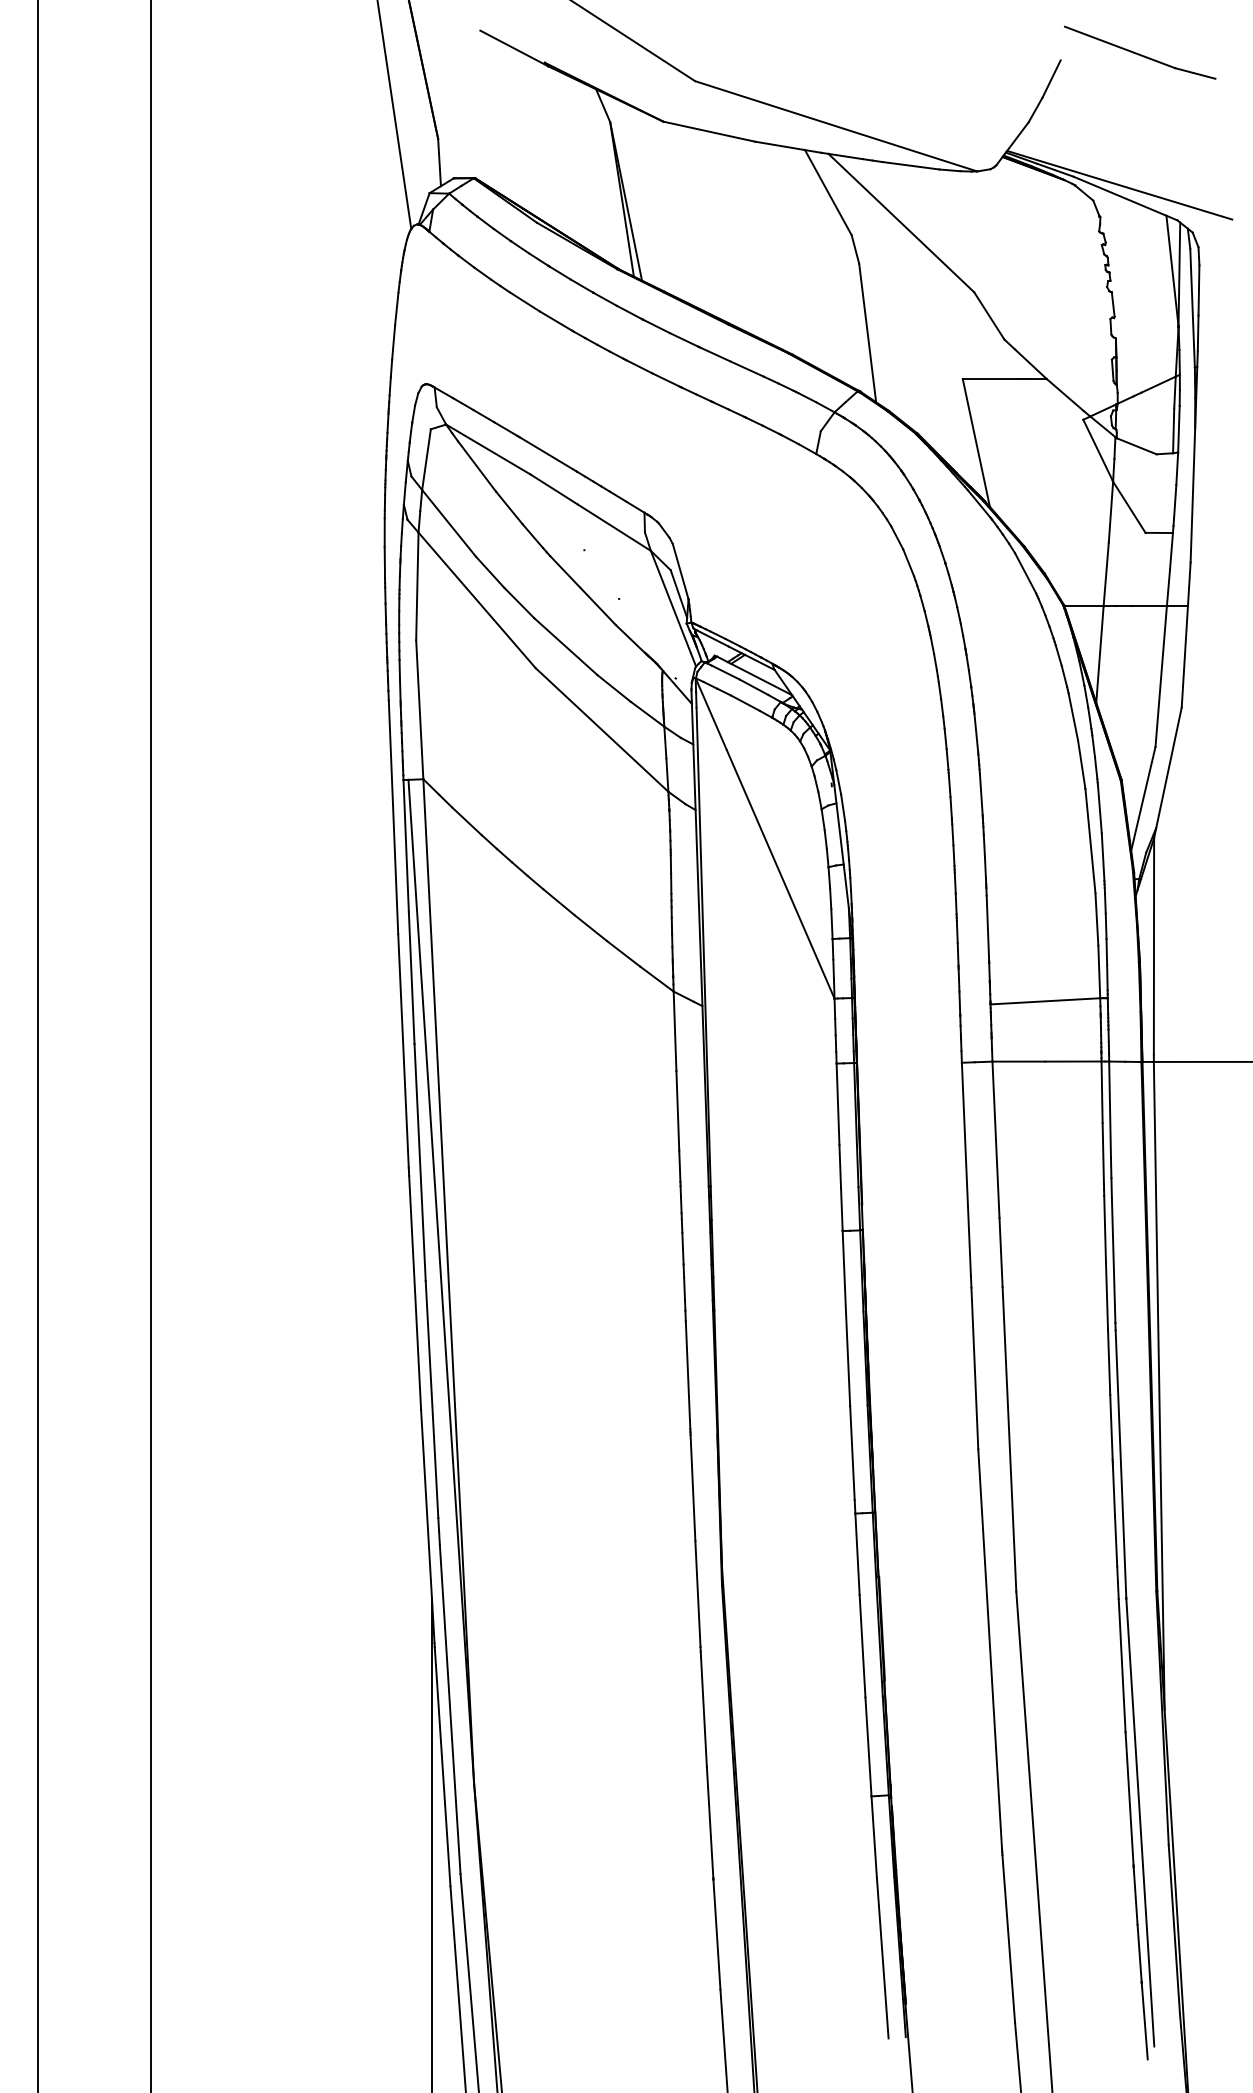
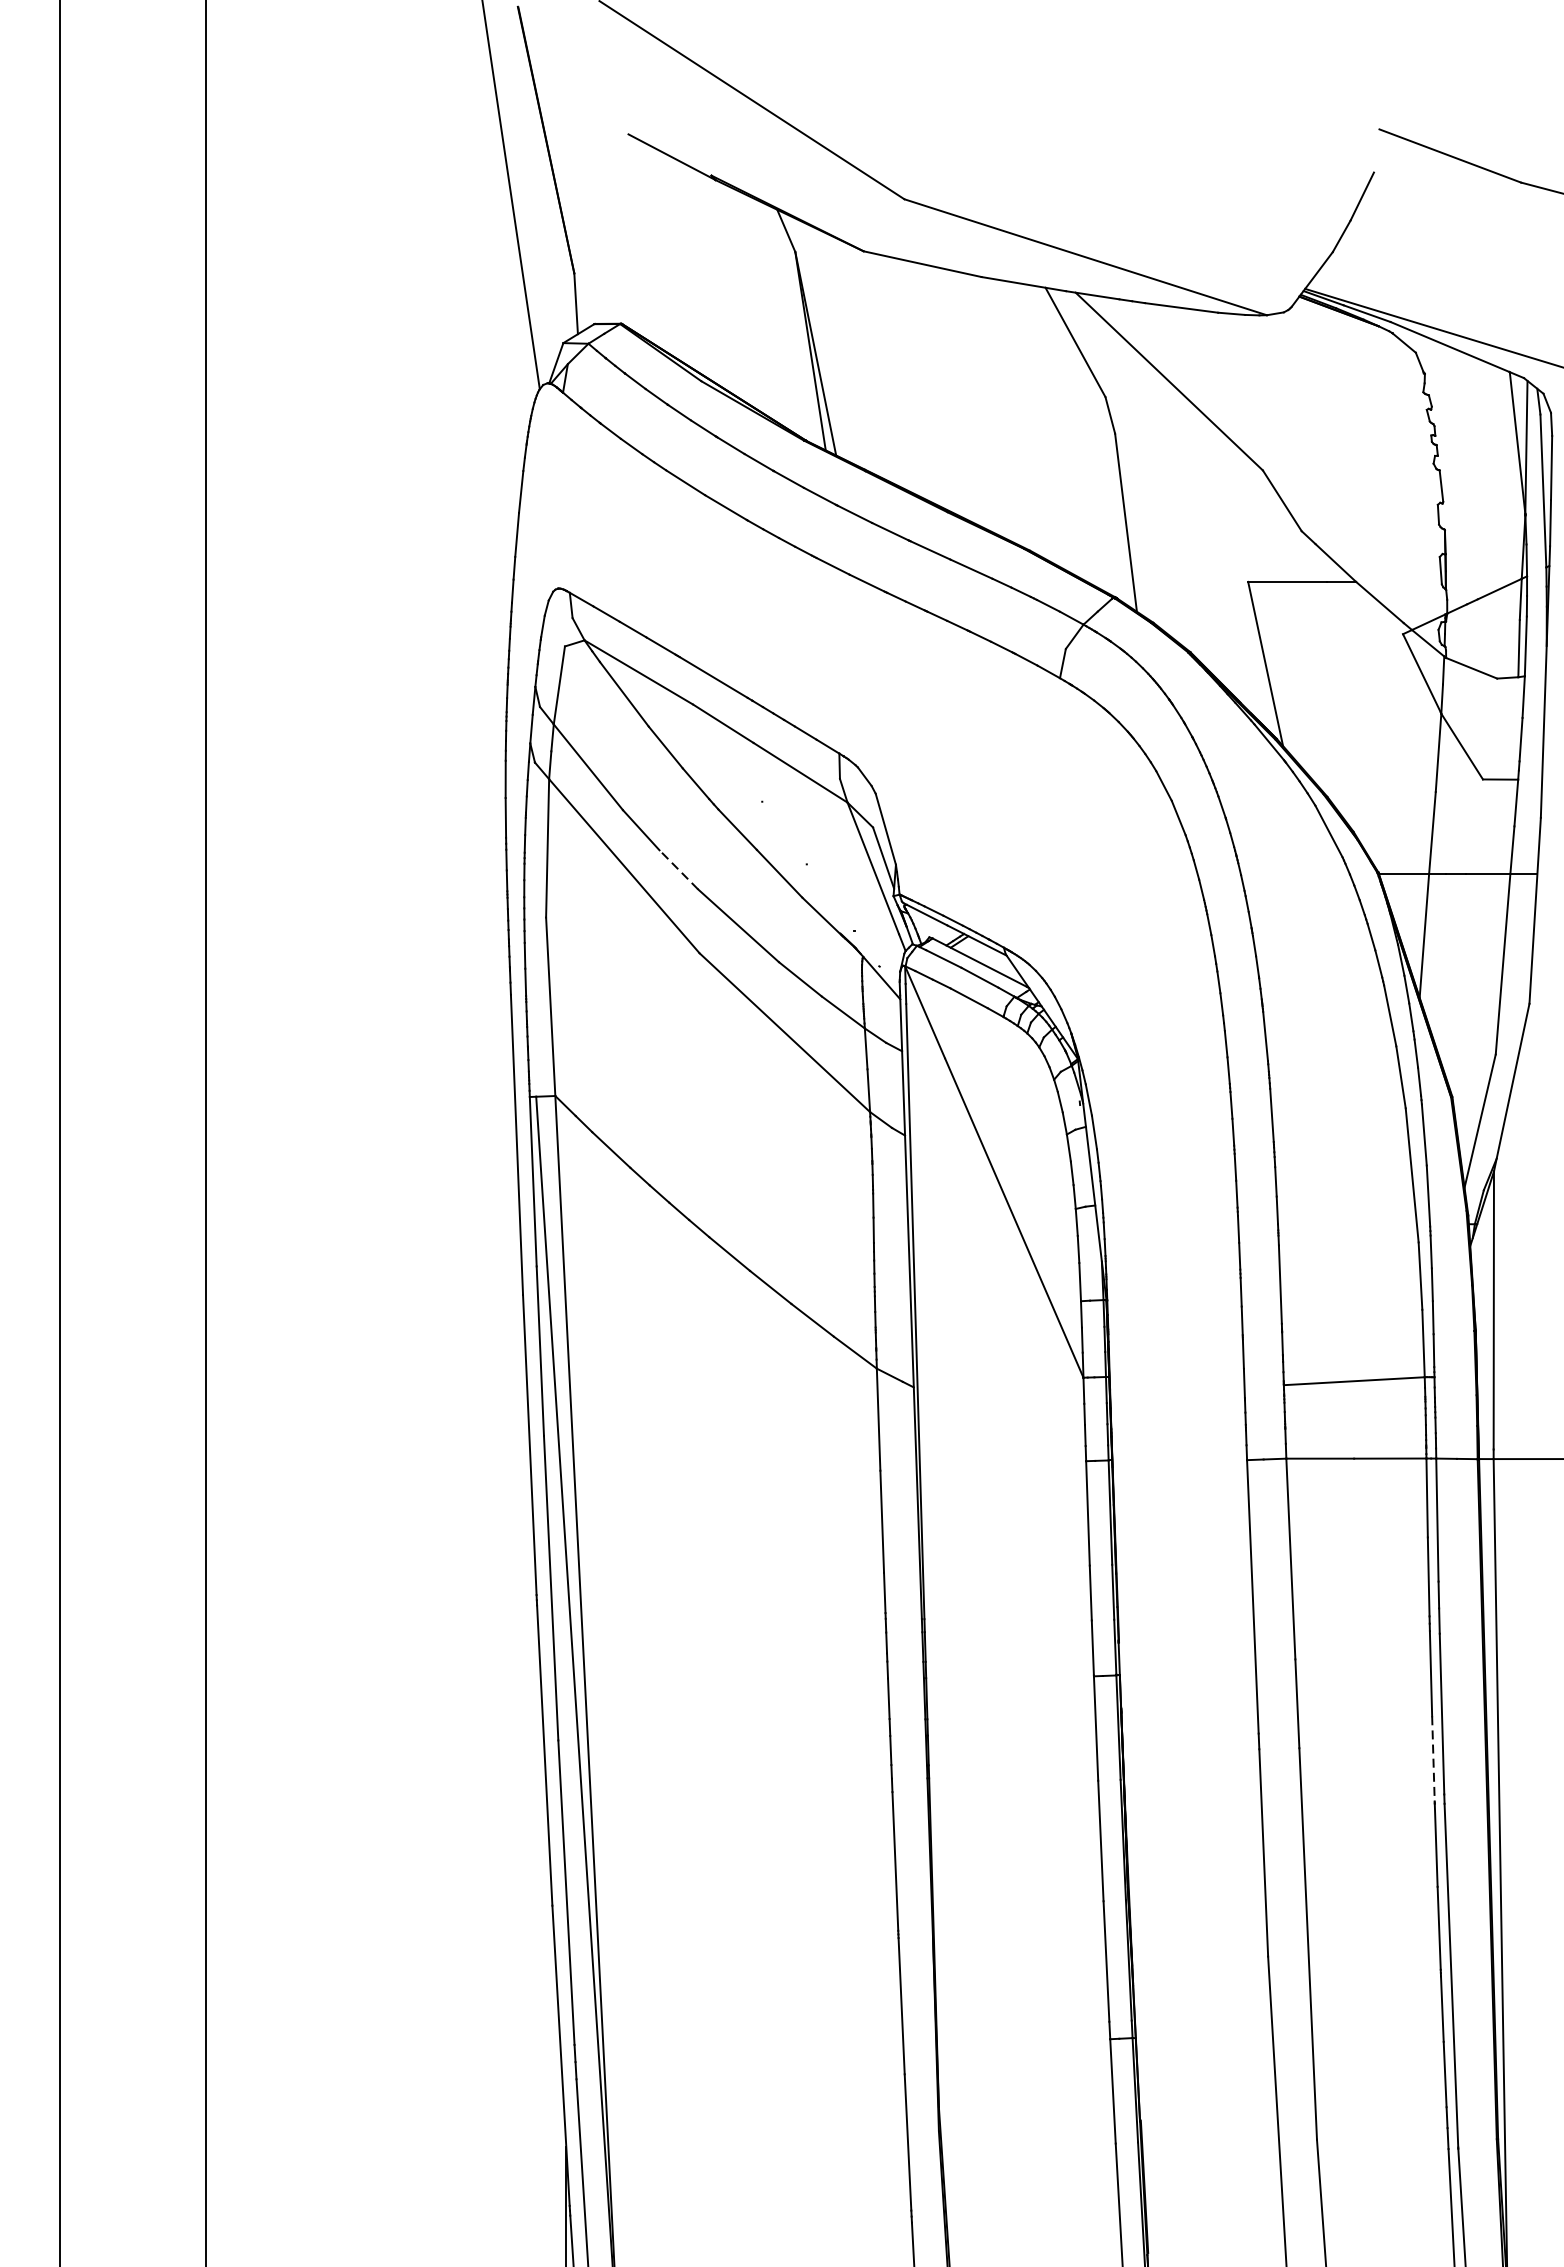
line: (519, 602) -> (678, 868), solid -> dashed
line: (1106, 1295) -> (1432, 1759), solid -> dashed

